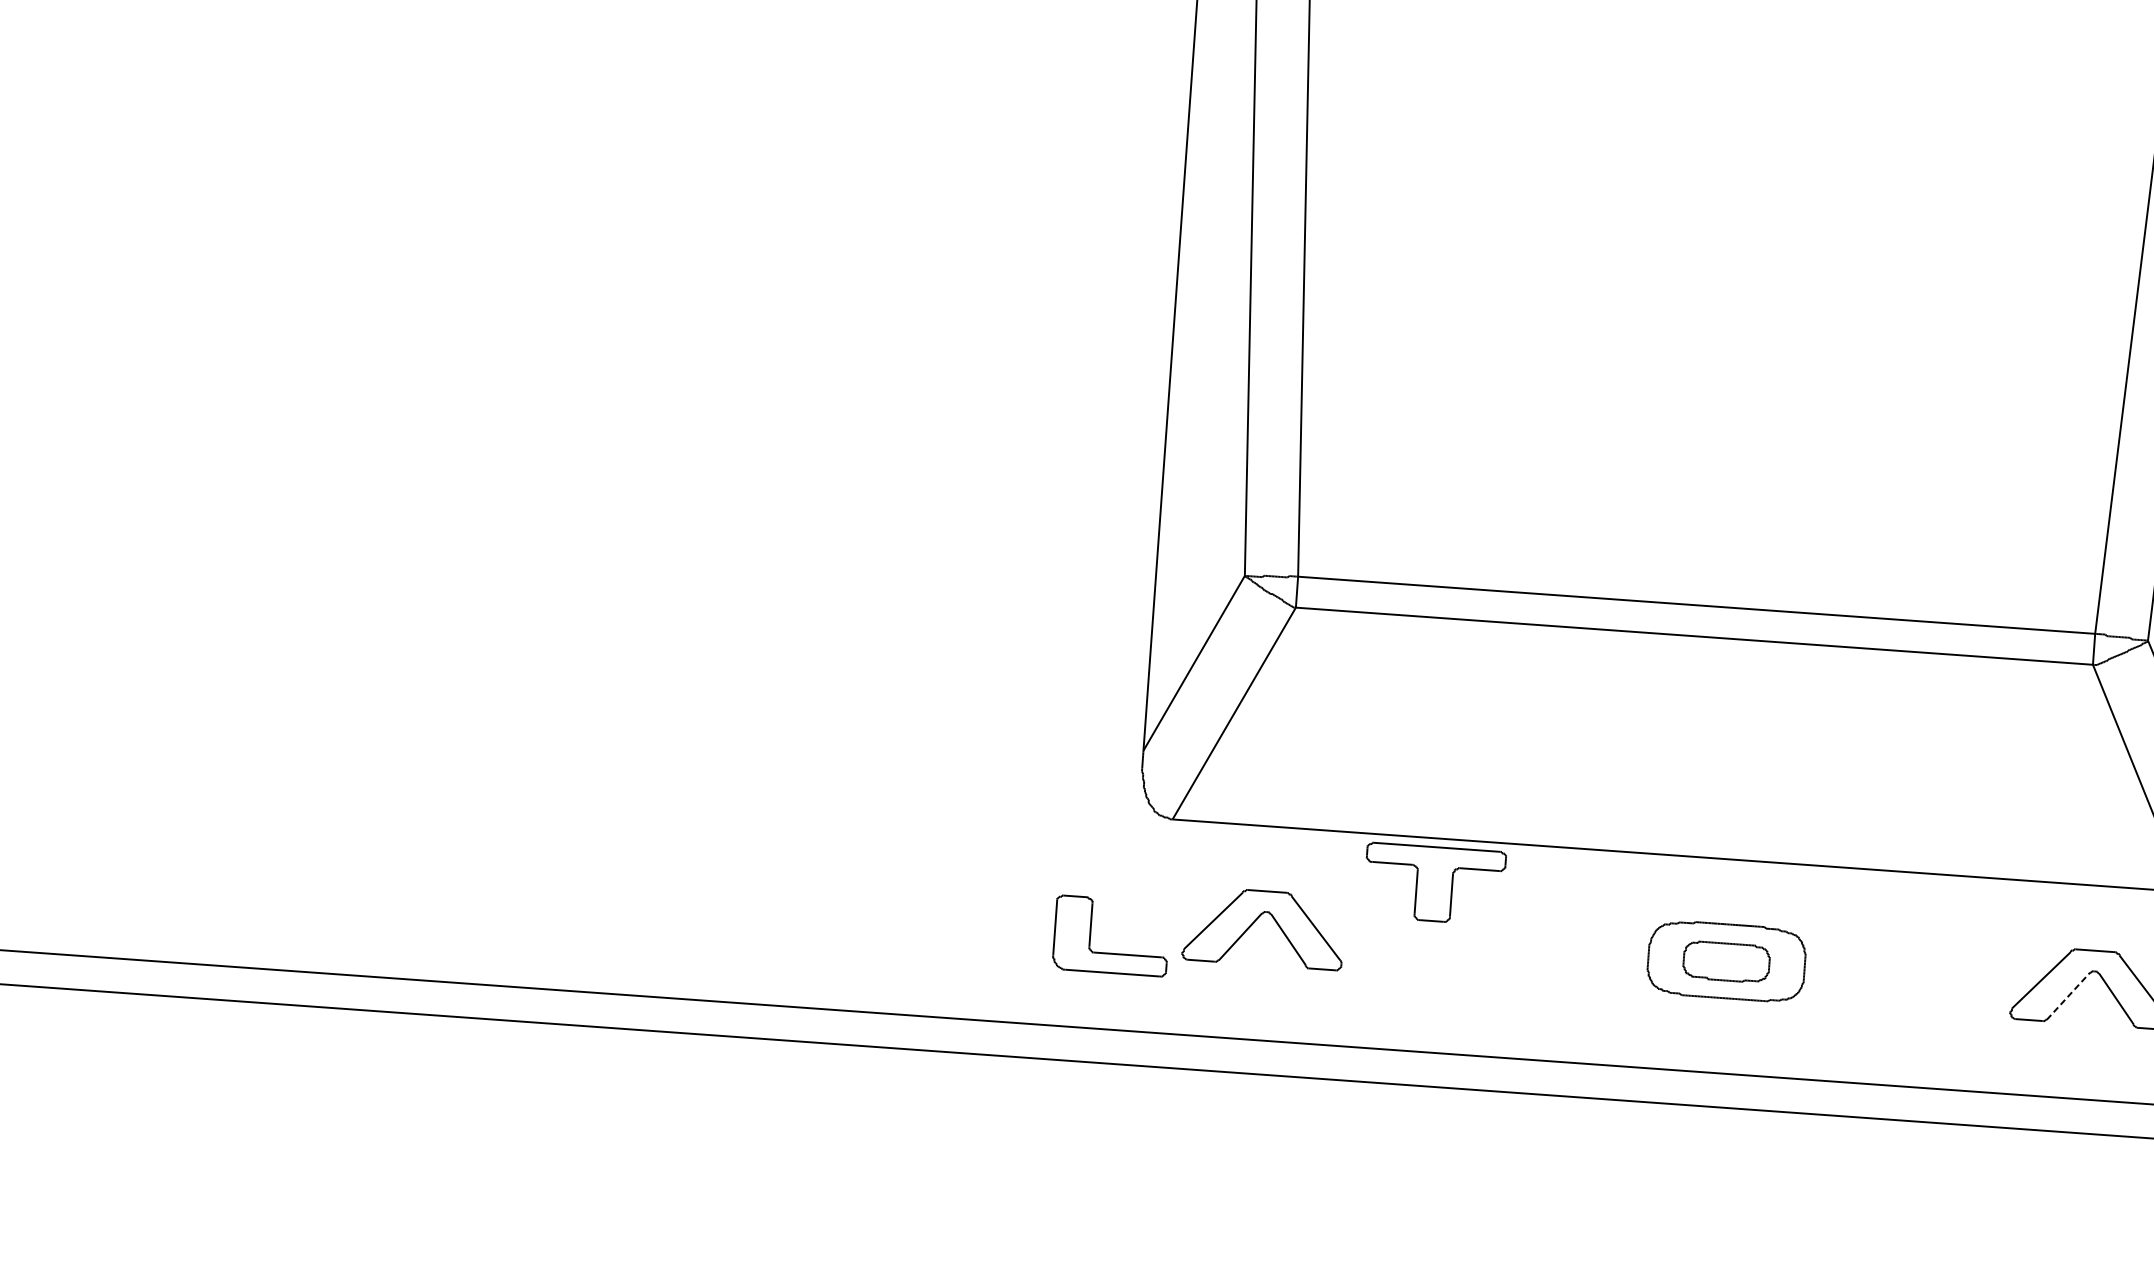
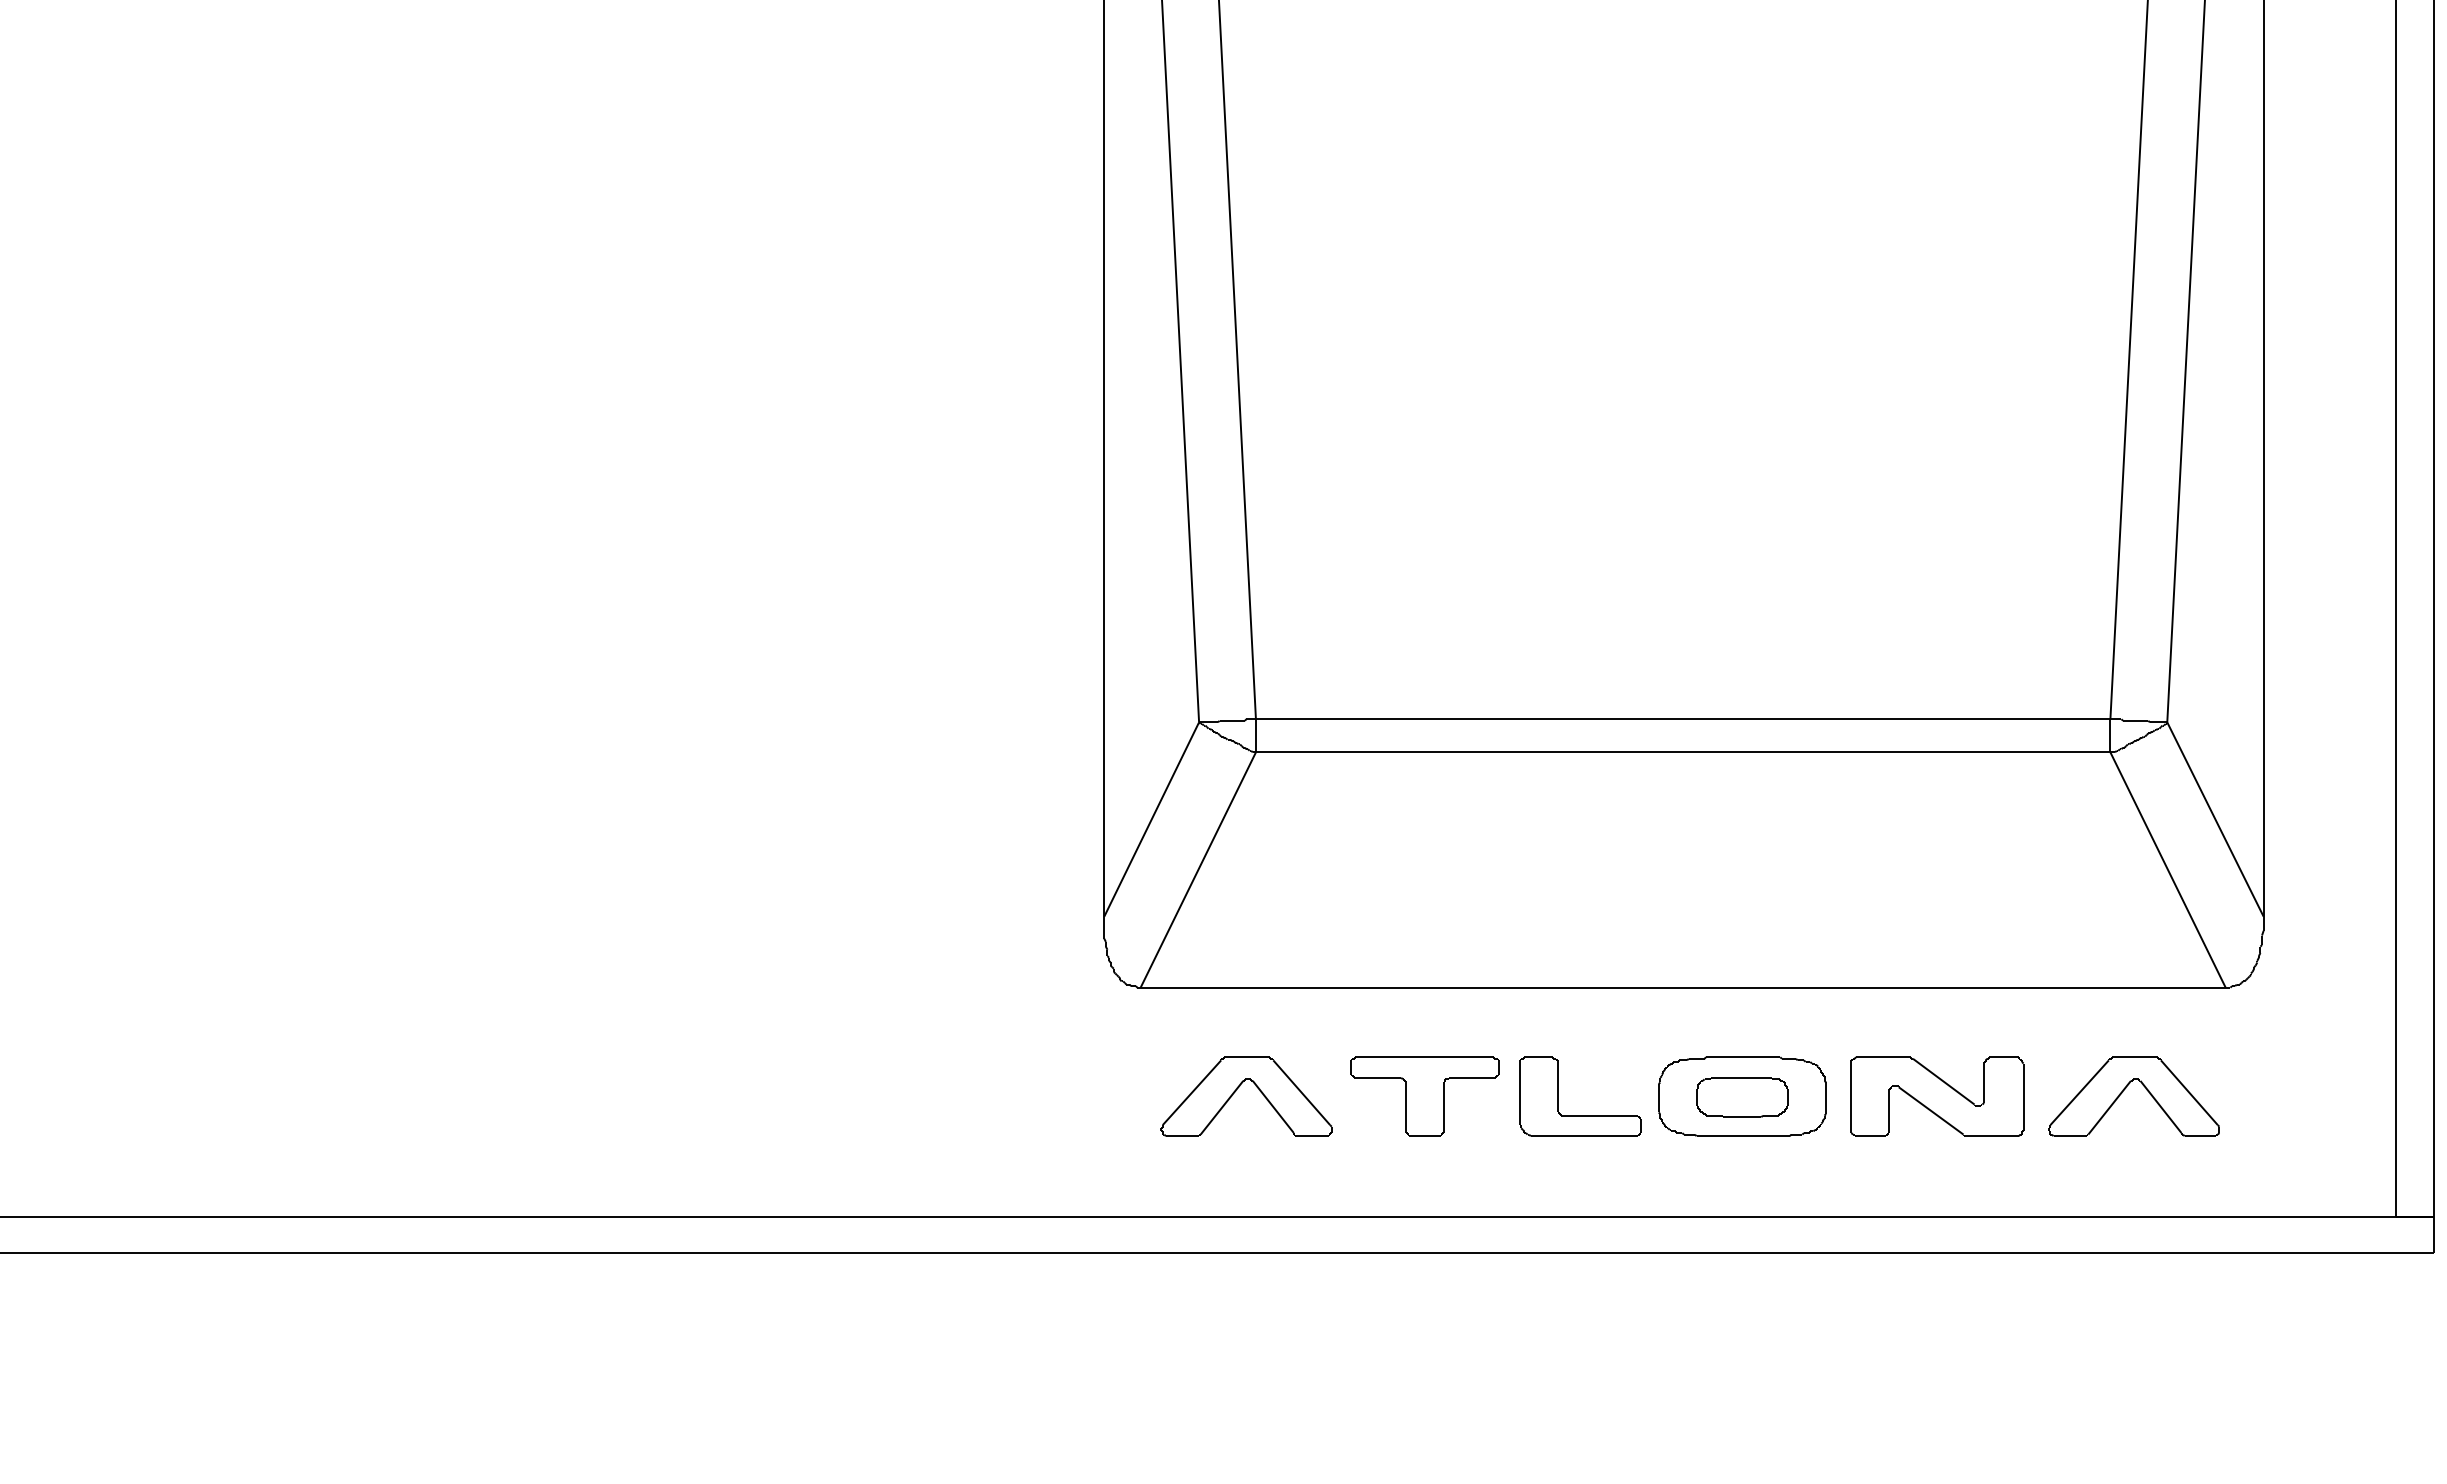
part: (1434, 883) -> (1424, 1096), moved
part: (1110, 953) -> (1580, 1115), moved
part: (1908, 974) -> (1937, 1096), added
line: (2068, 995) -> (2109, 1107), dashed -> solid

